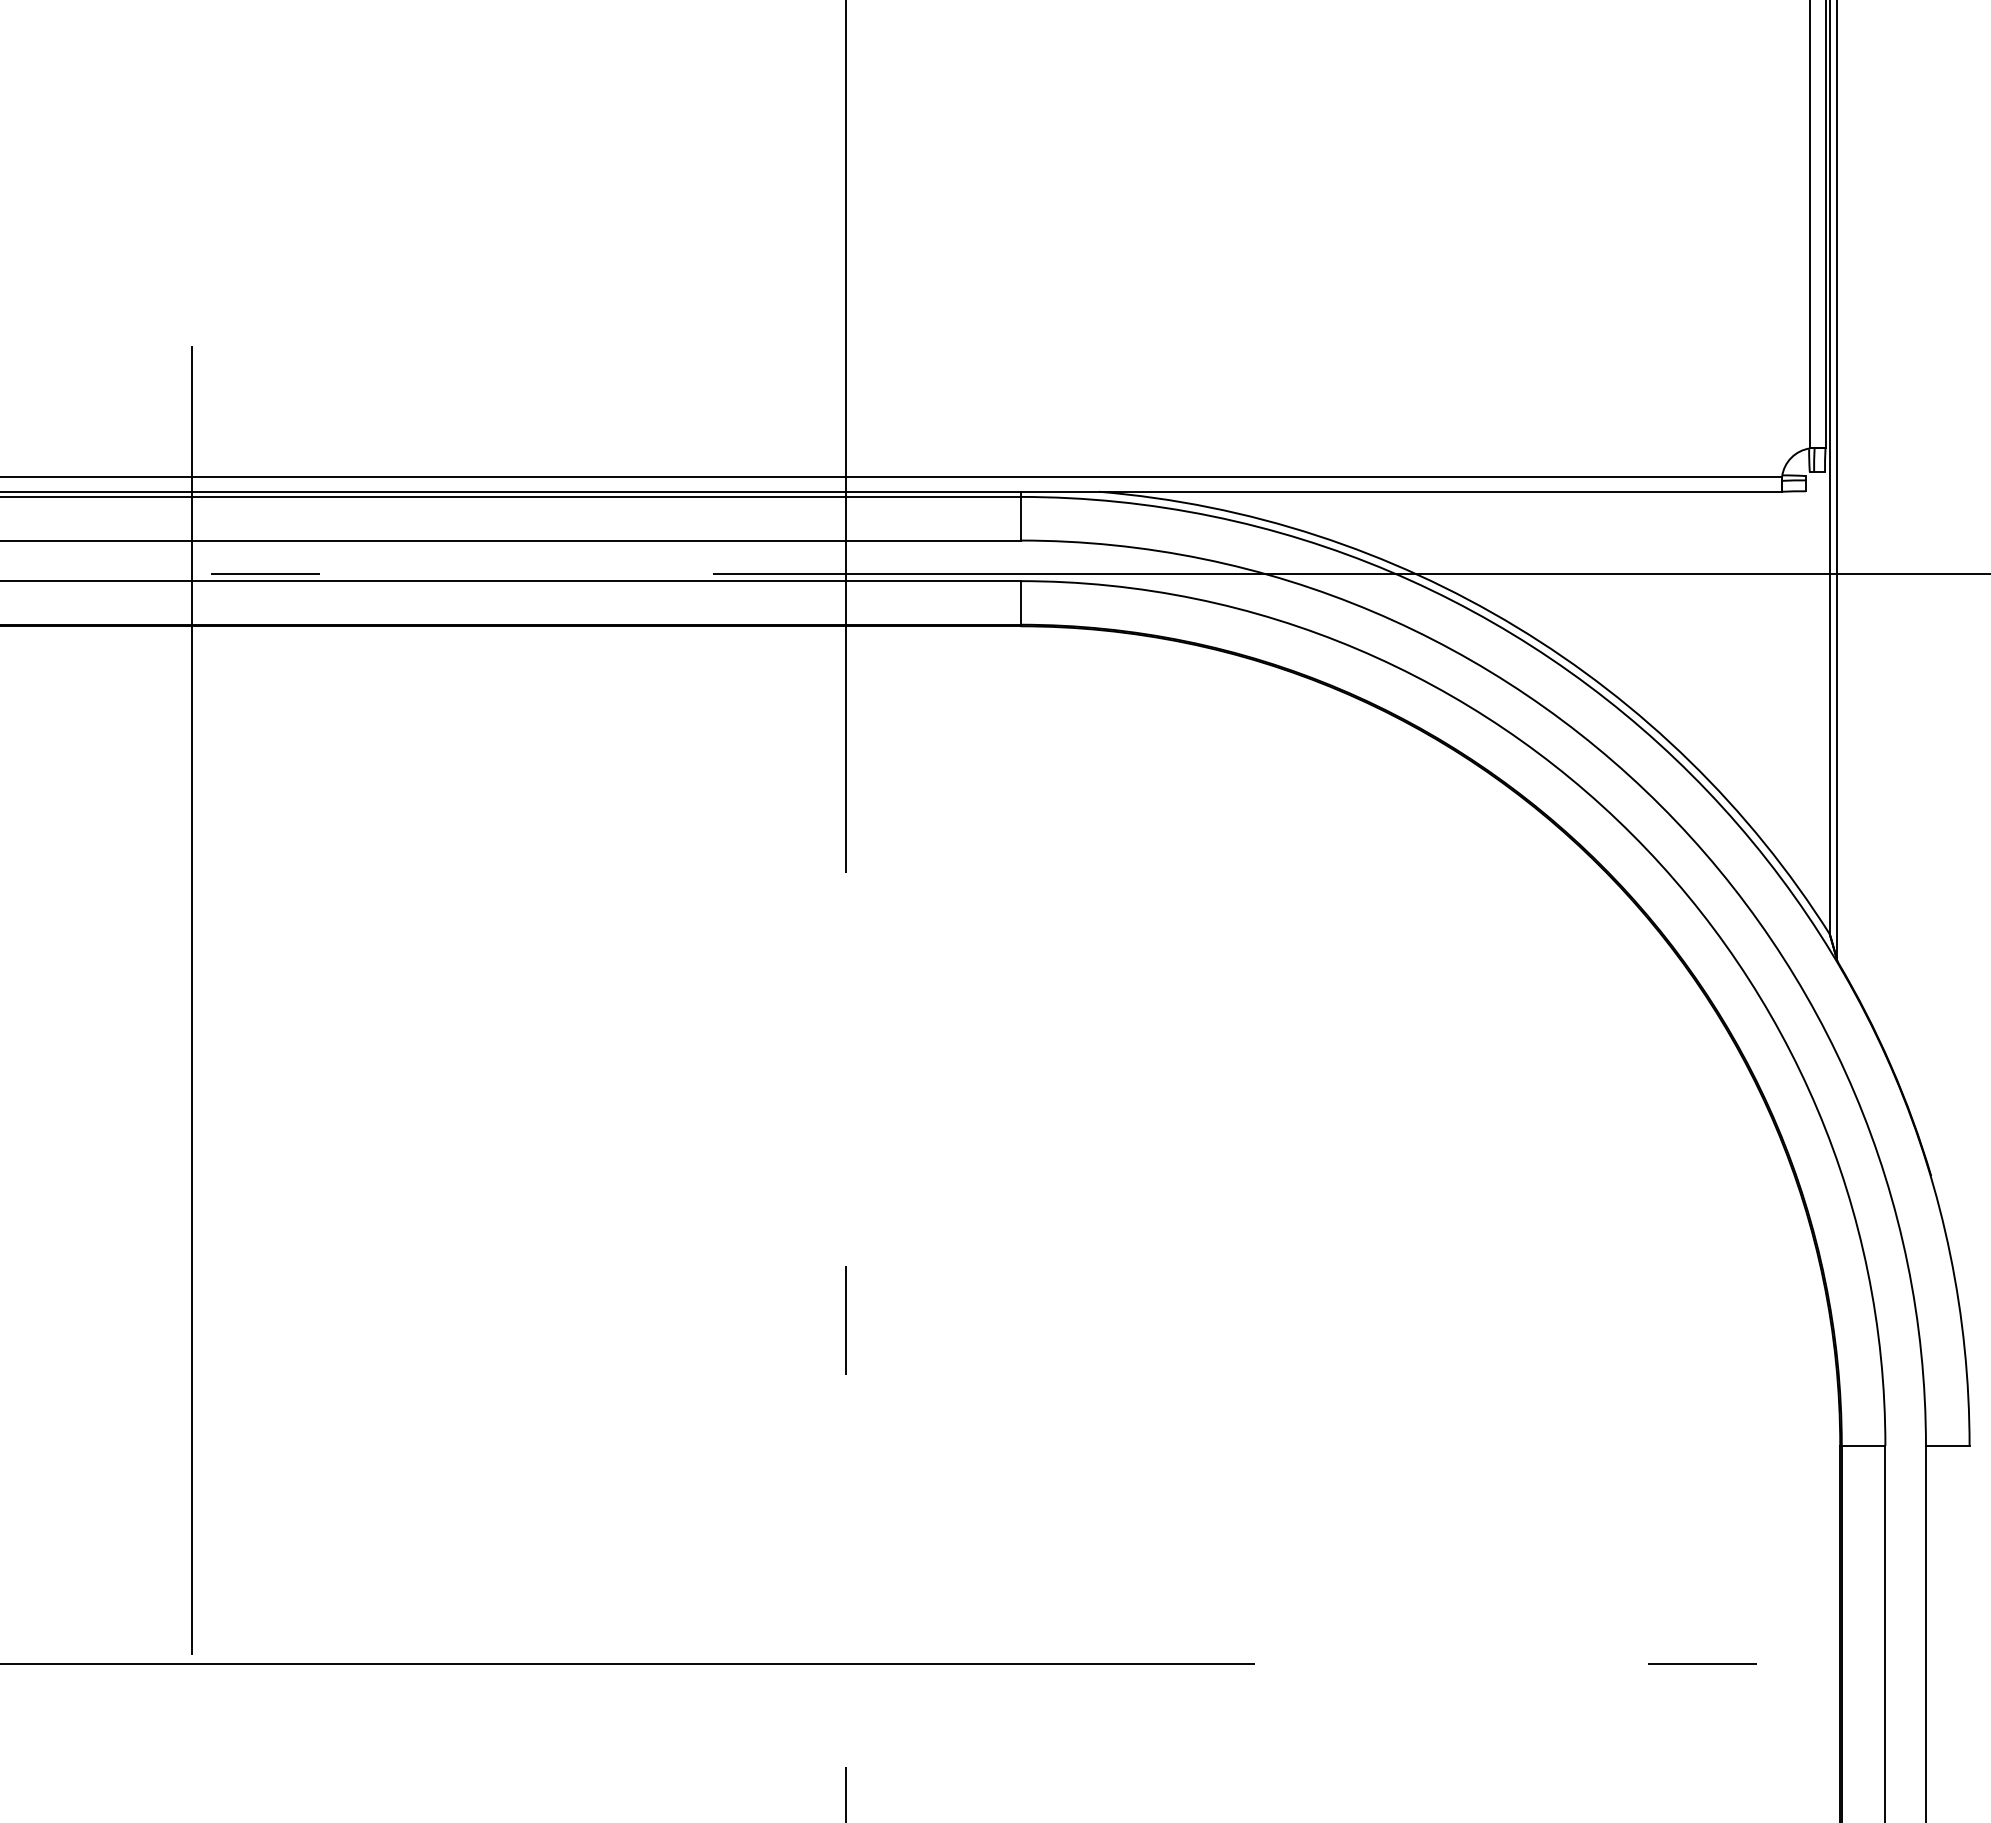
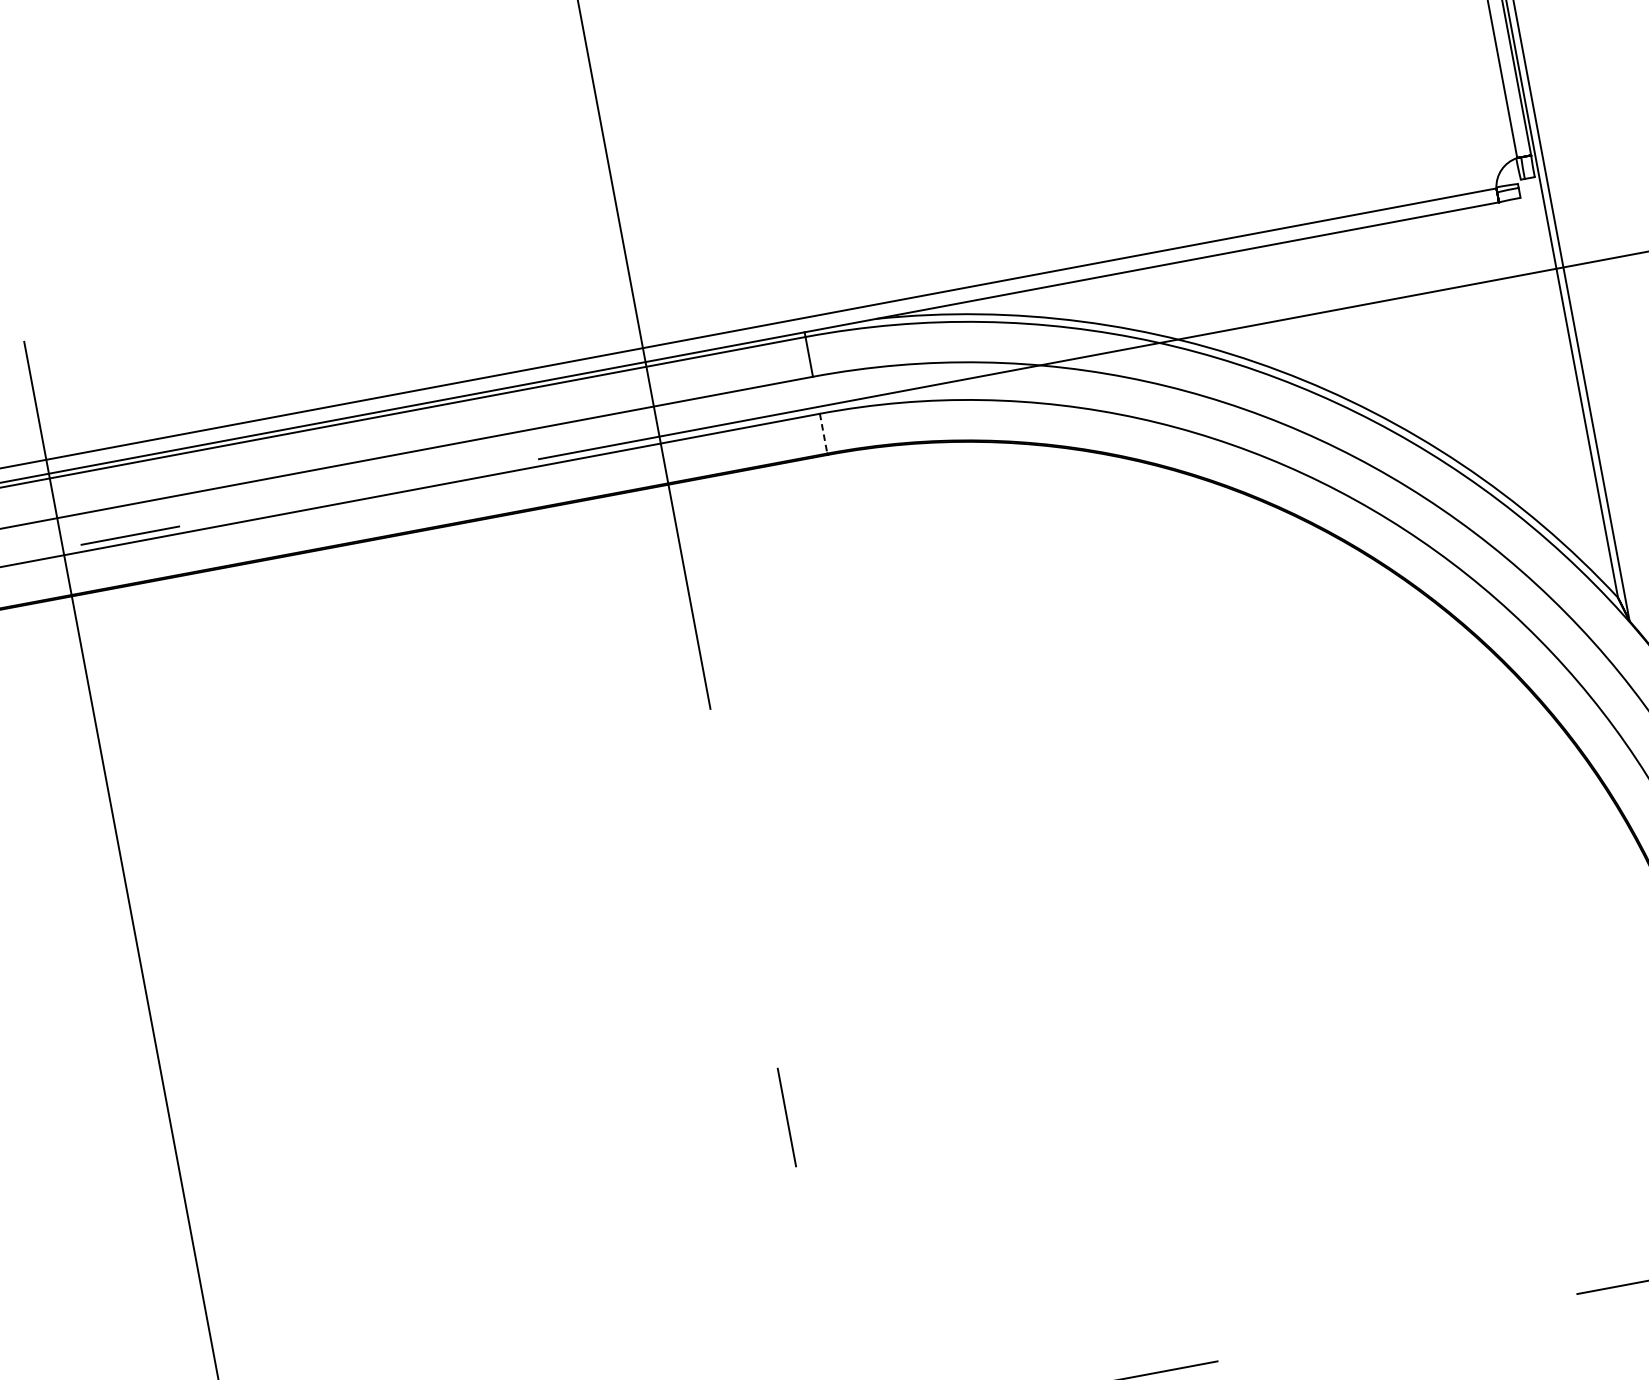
line: (1020, 602) -> (823, 433), solid -> dashed

